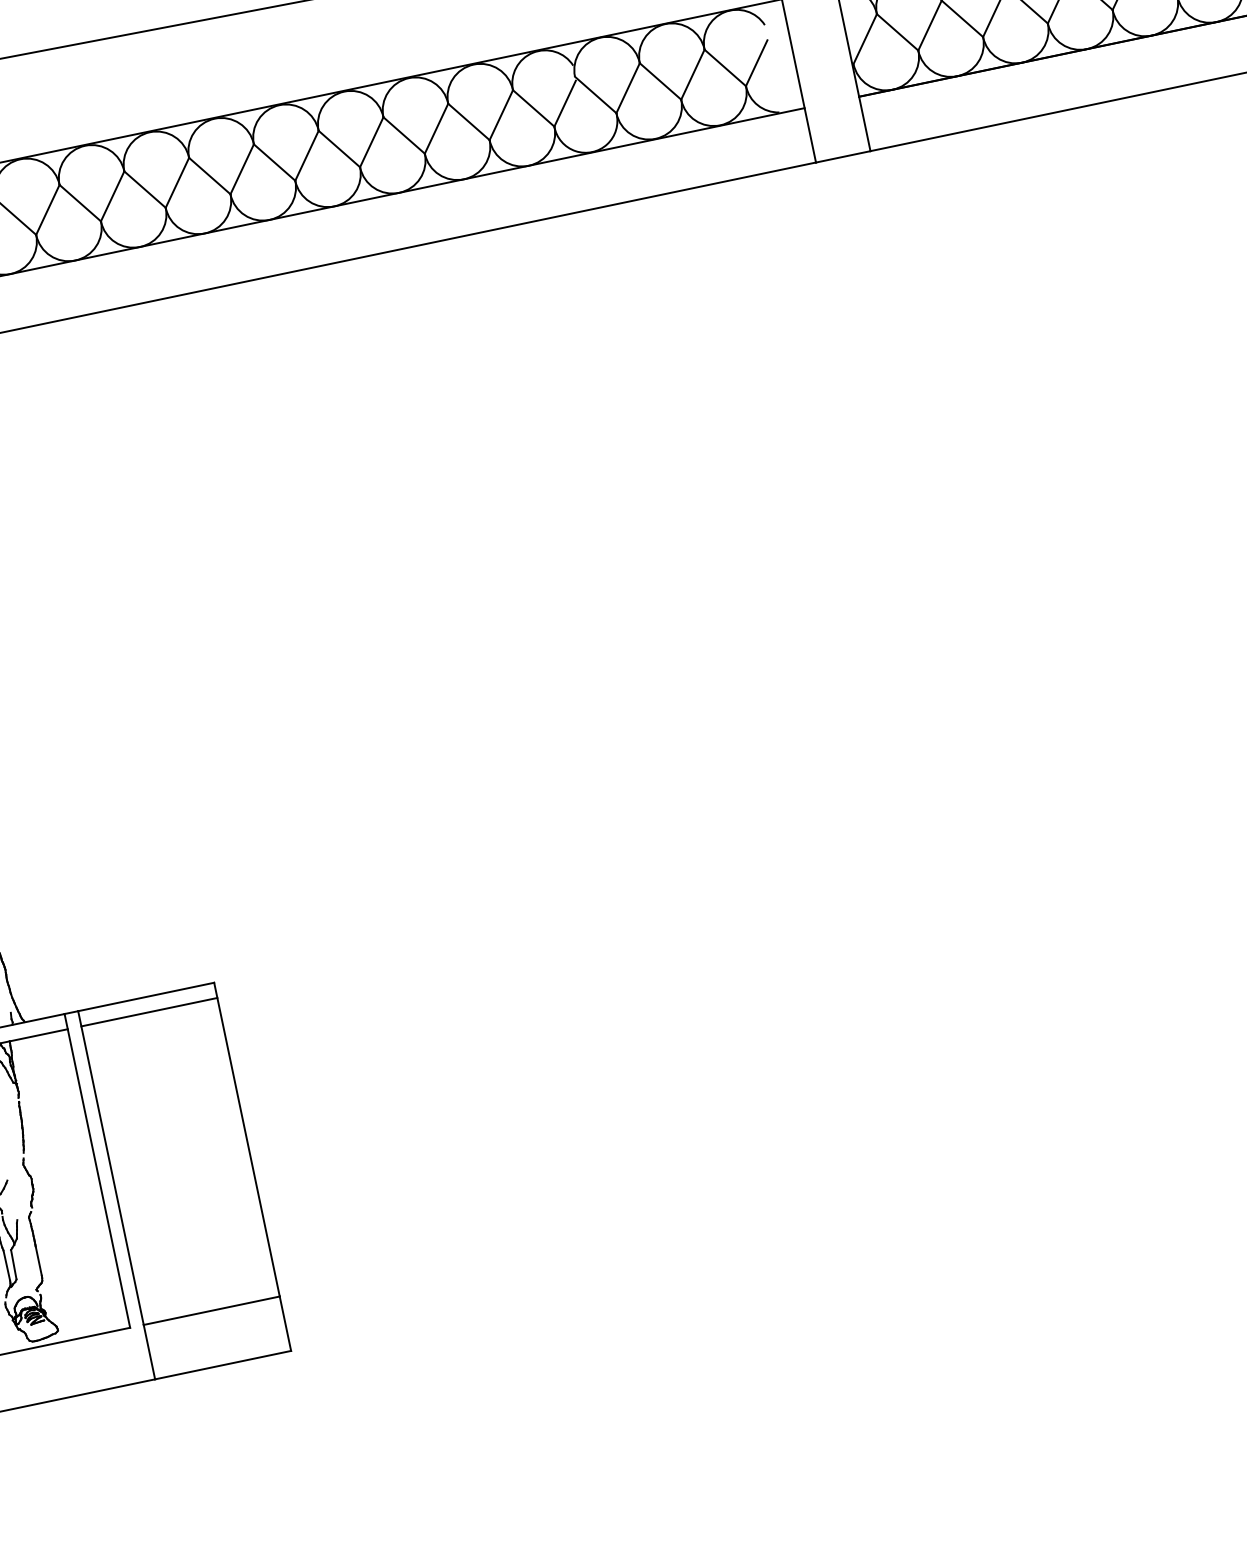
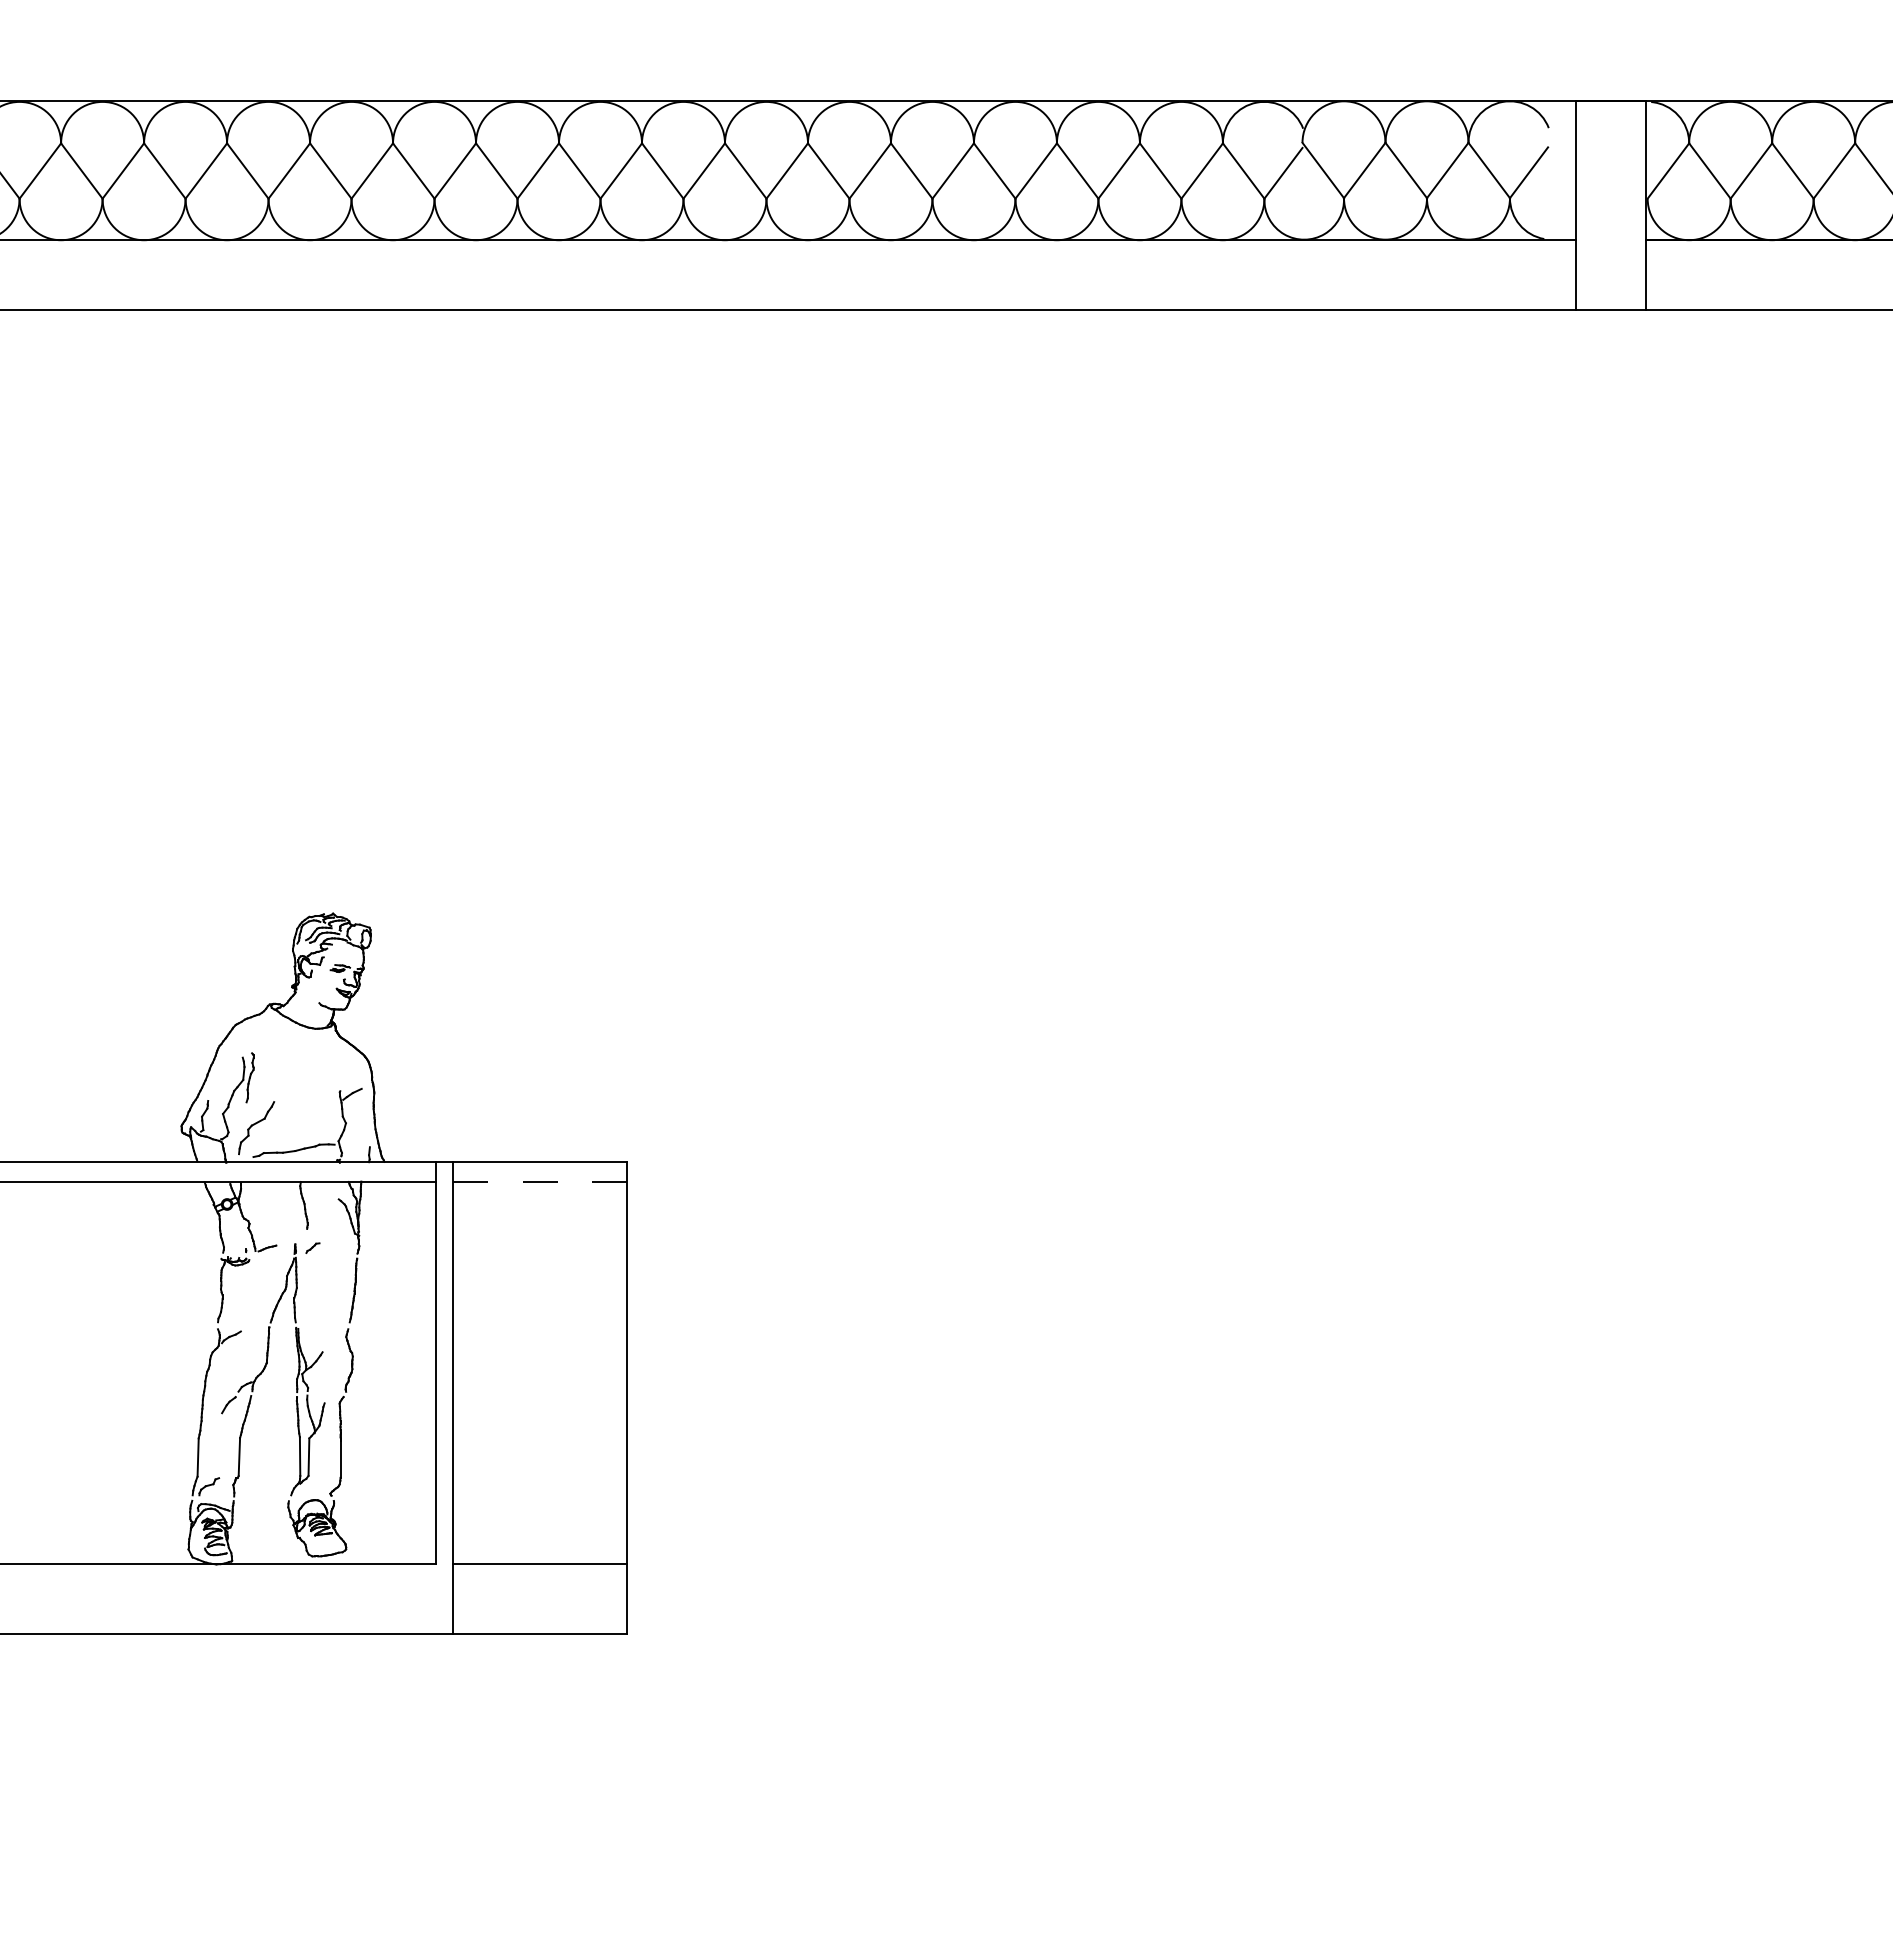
line: (149, 1011) -> (540, 1181), solid -> dashed

